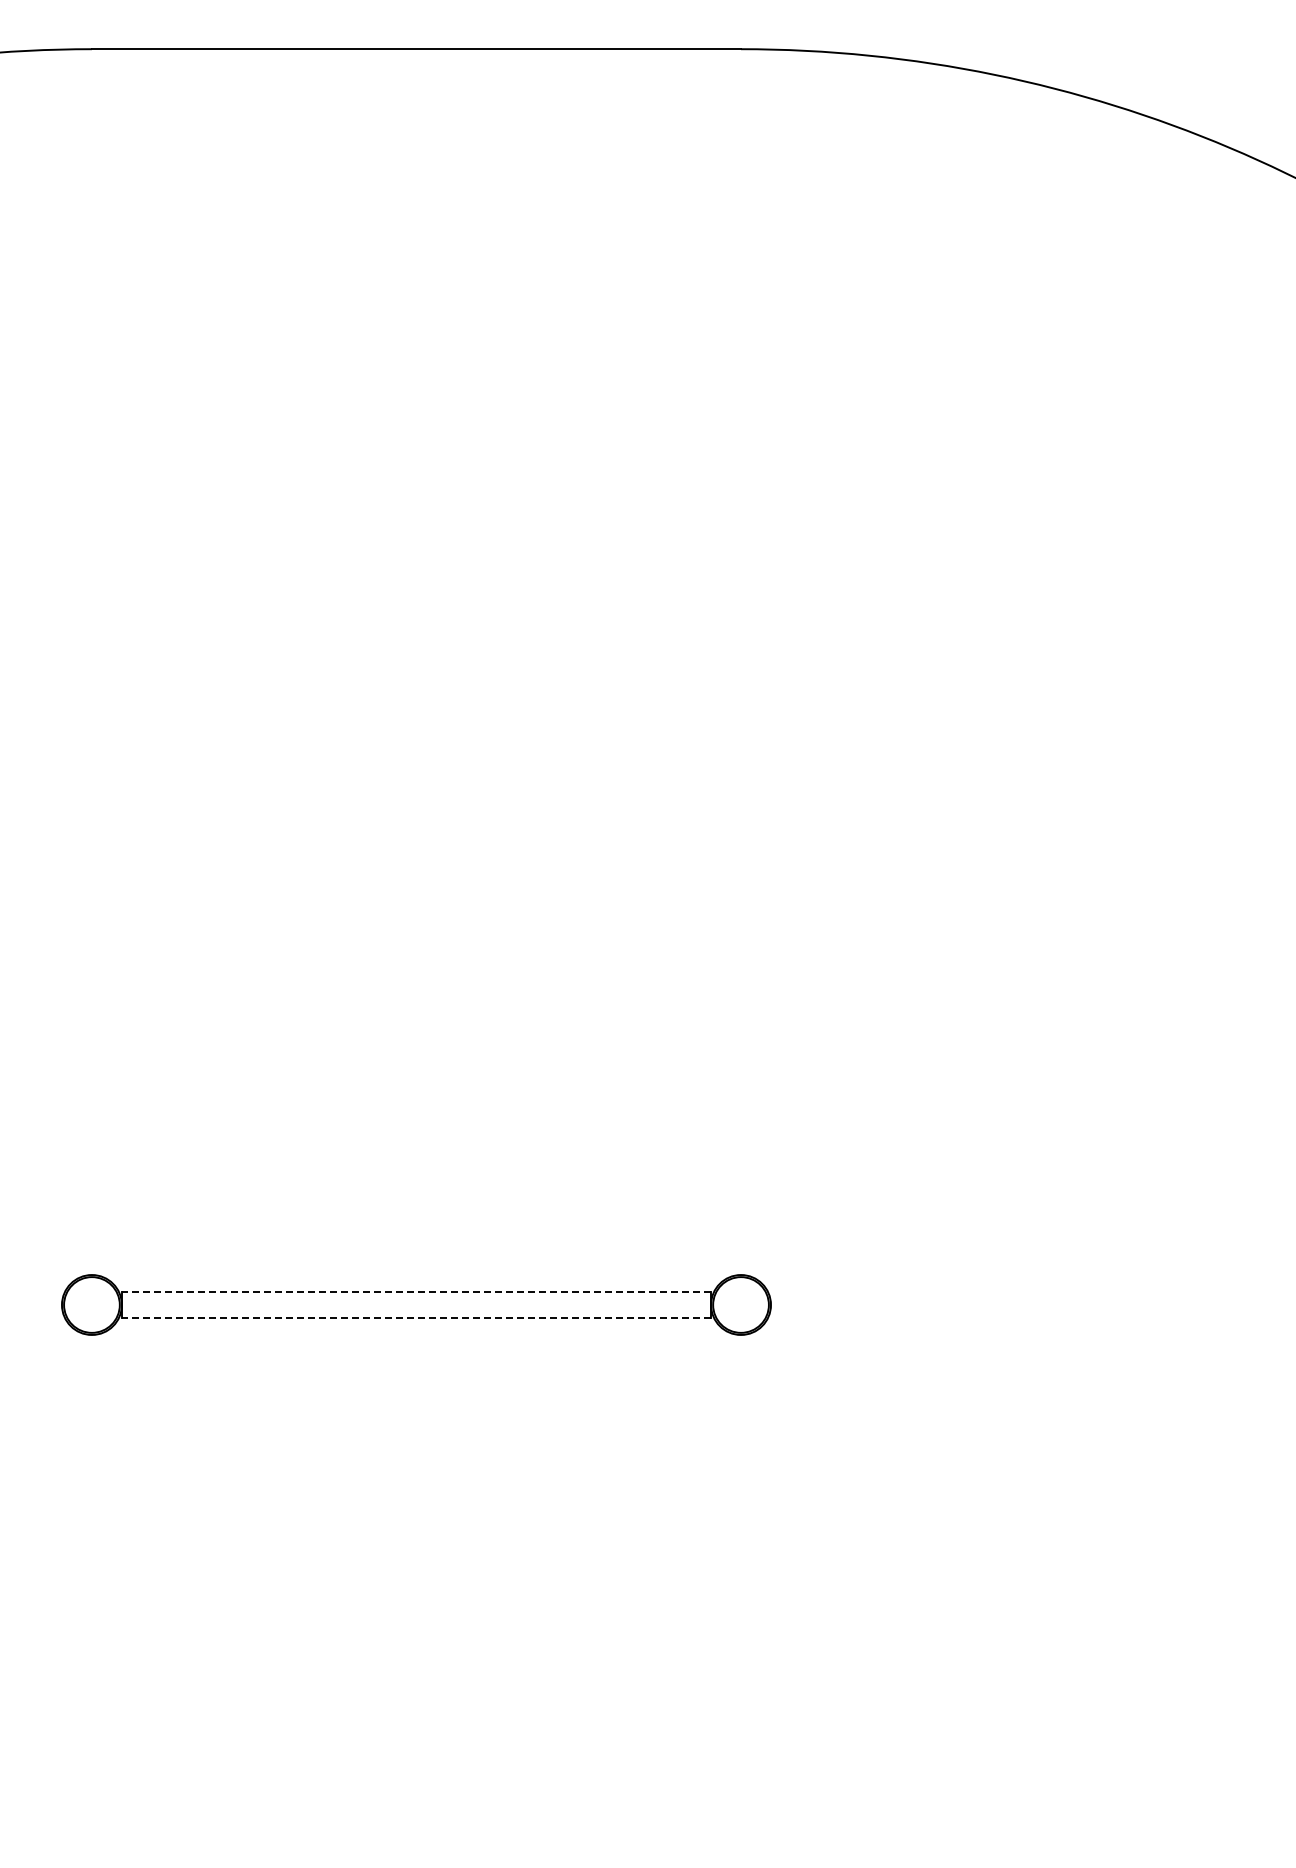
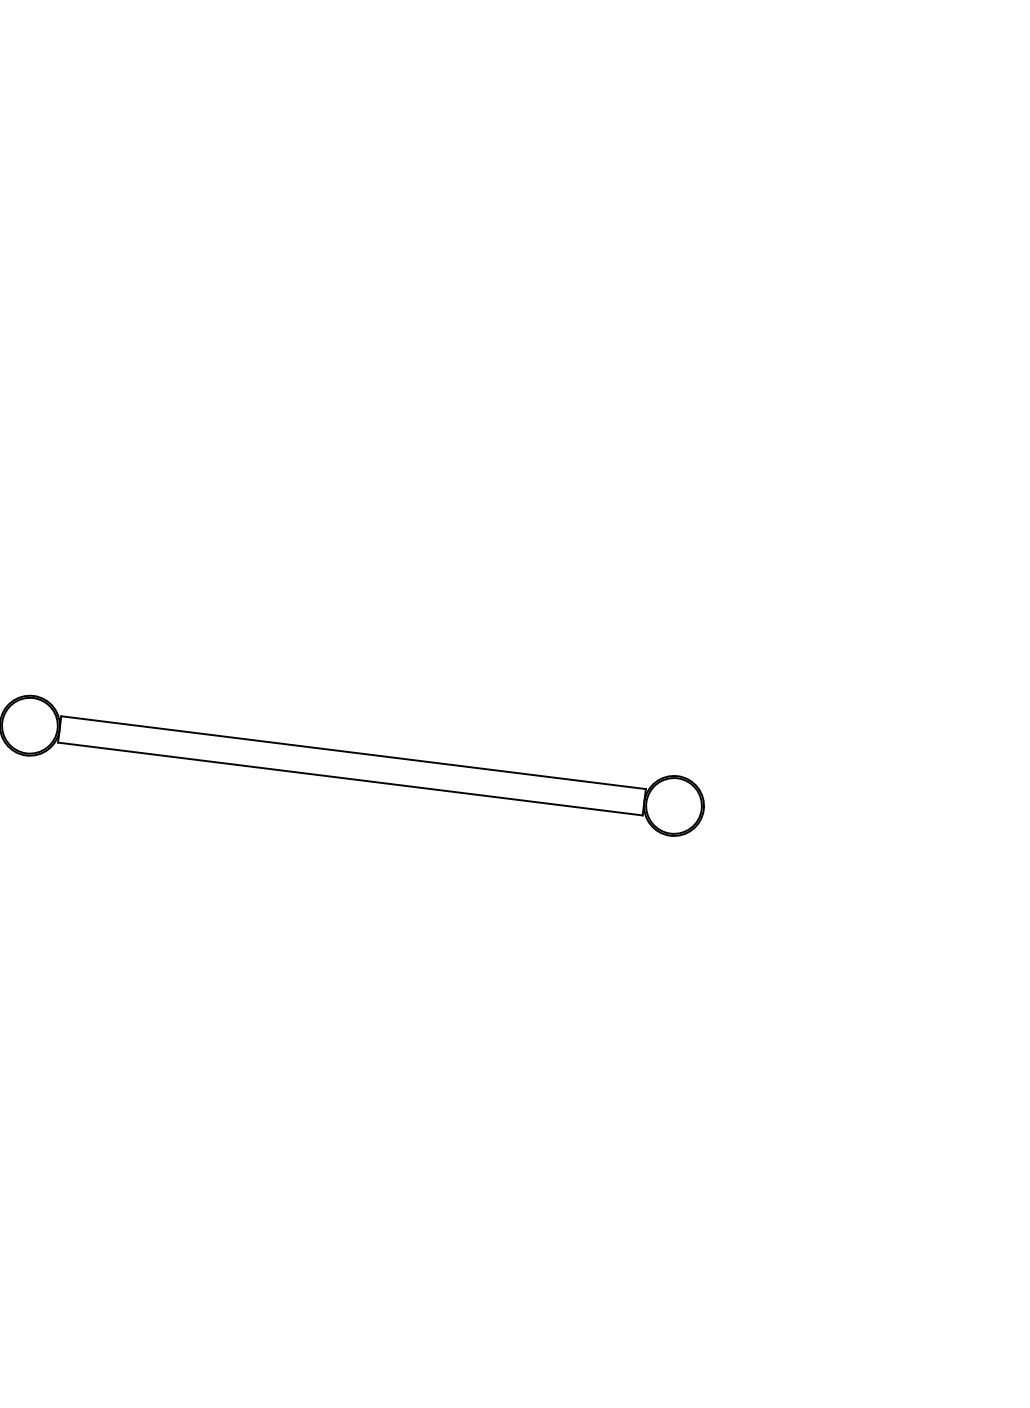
line: (416, 1291) -> (353, 752), dashed -> solid
line: (416, 1318) -> (350, 779), dashed -> solid

